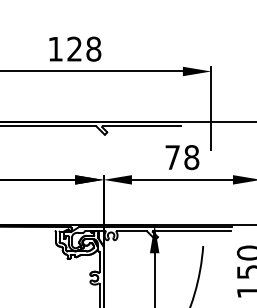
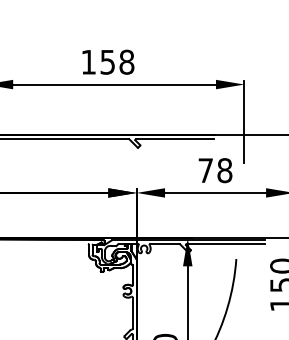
text: (74, 48) -> (107, 61), 128 -> 158

